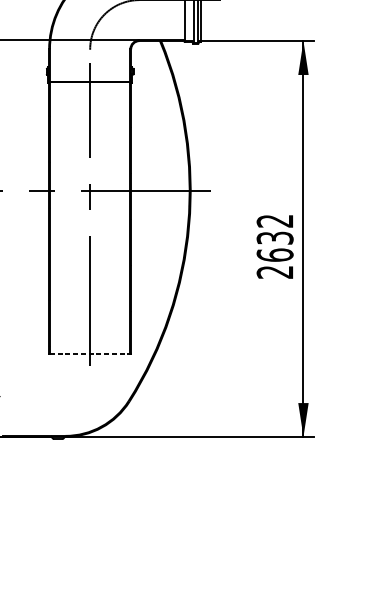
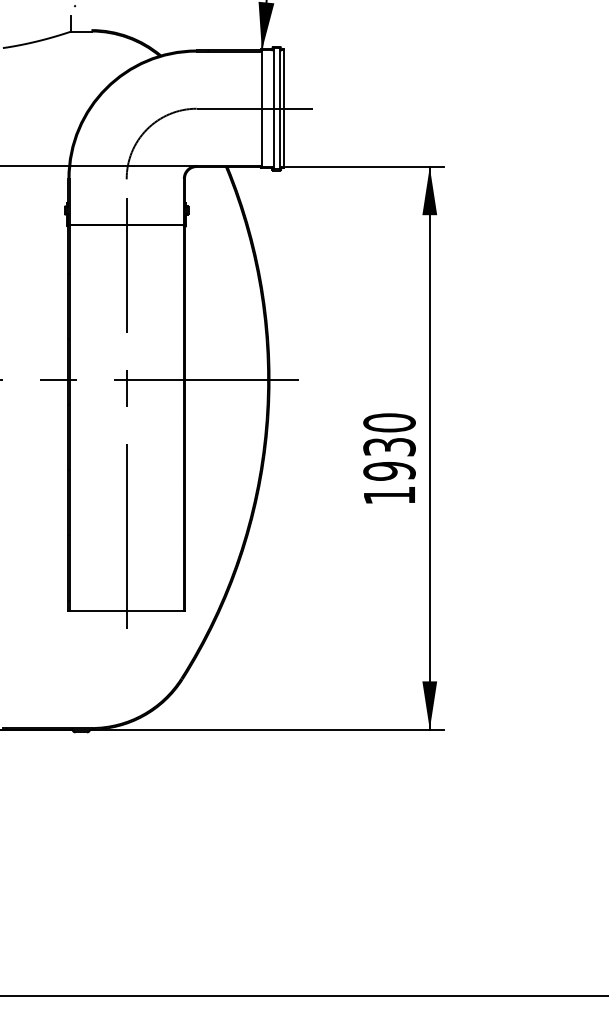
text: (275, 246) -> (389, 458), 2632 -> 1930
line: (90, 353) -> (127, 611), dashed -> solid

